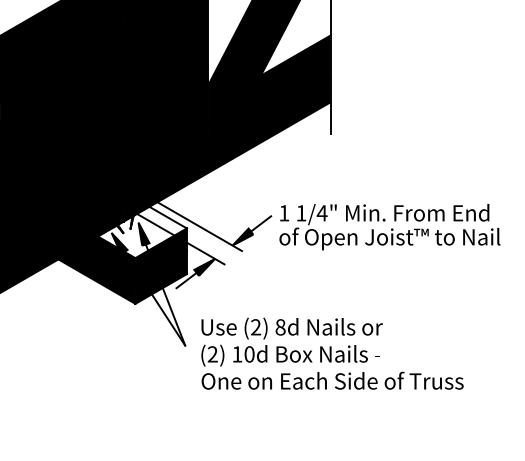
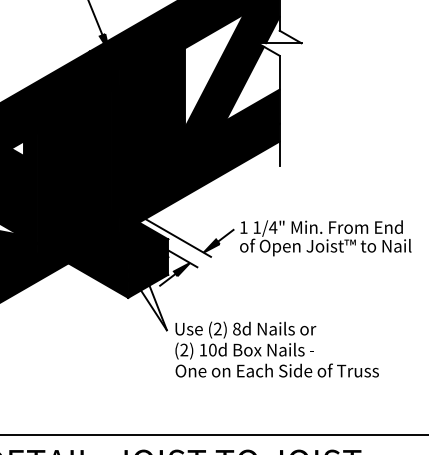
fill: (142, 232) -> (133, 242), added
text: (331, 353) -> (276, 349), moved

